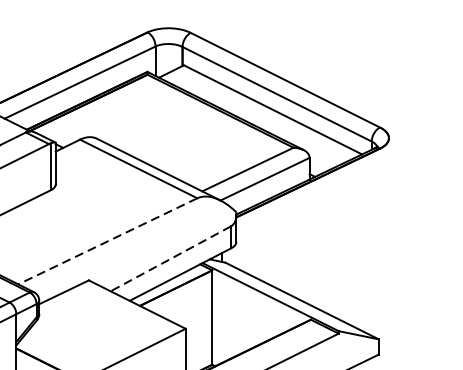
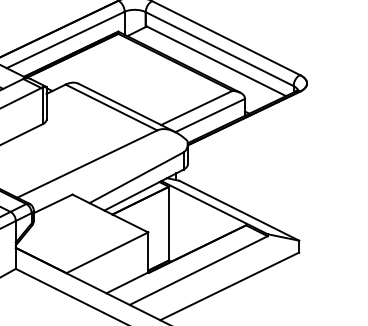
line: (108, 241) -> (87, 164), dashed -> solid
line: (170, 258) -> (136, 177), dashed -> solid

